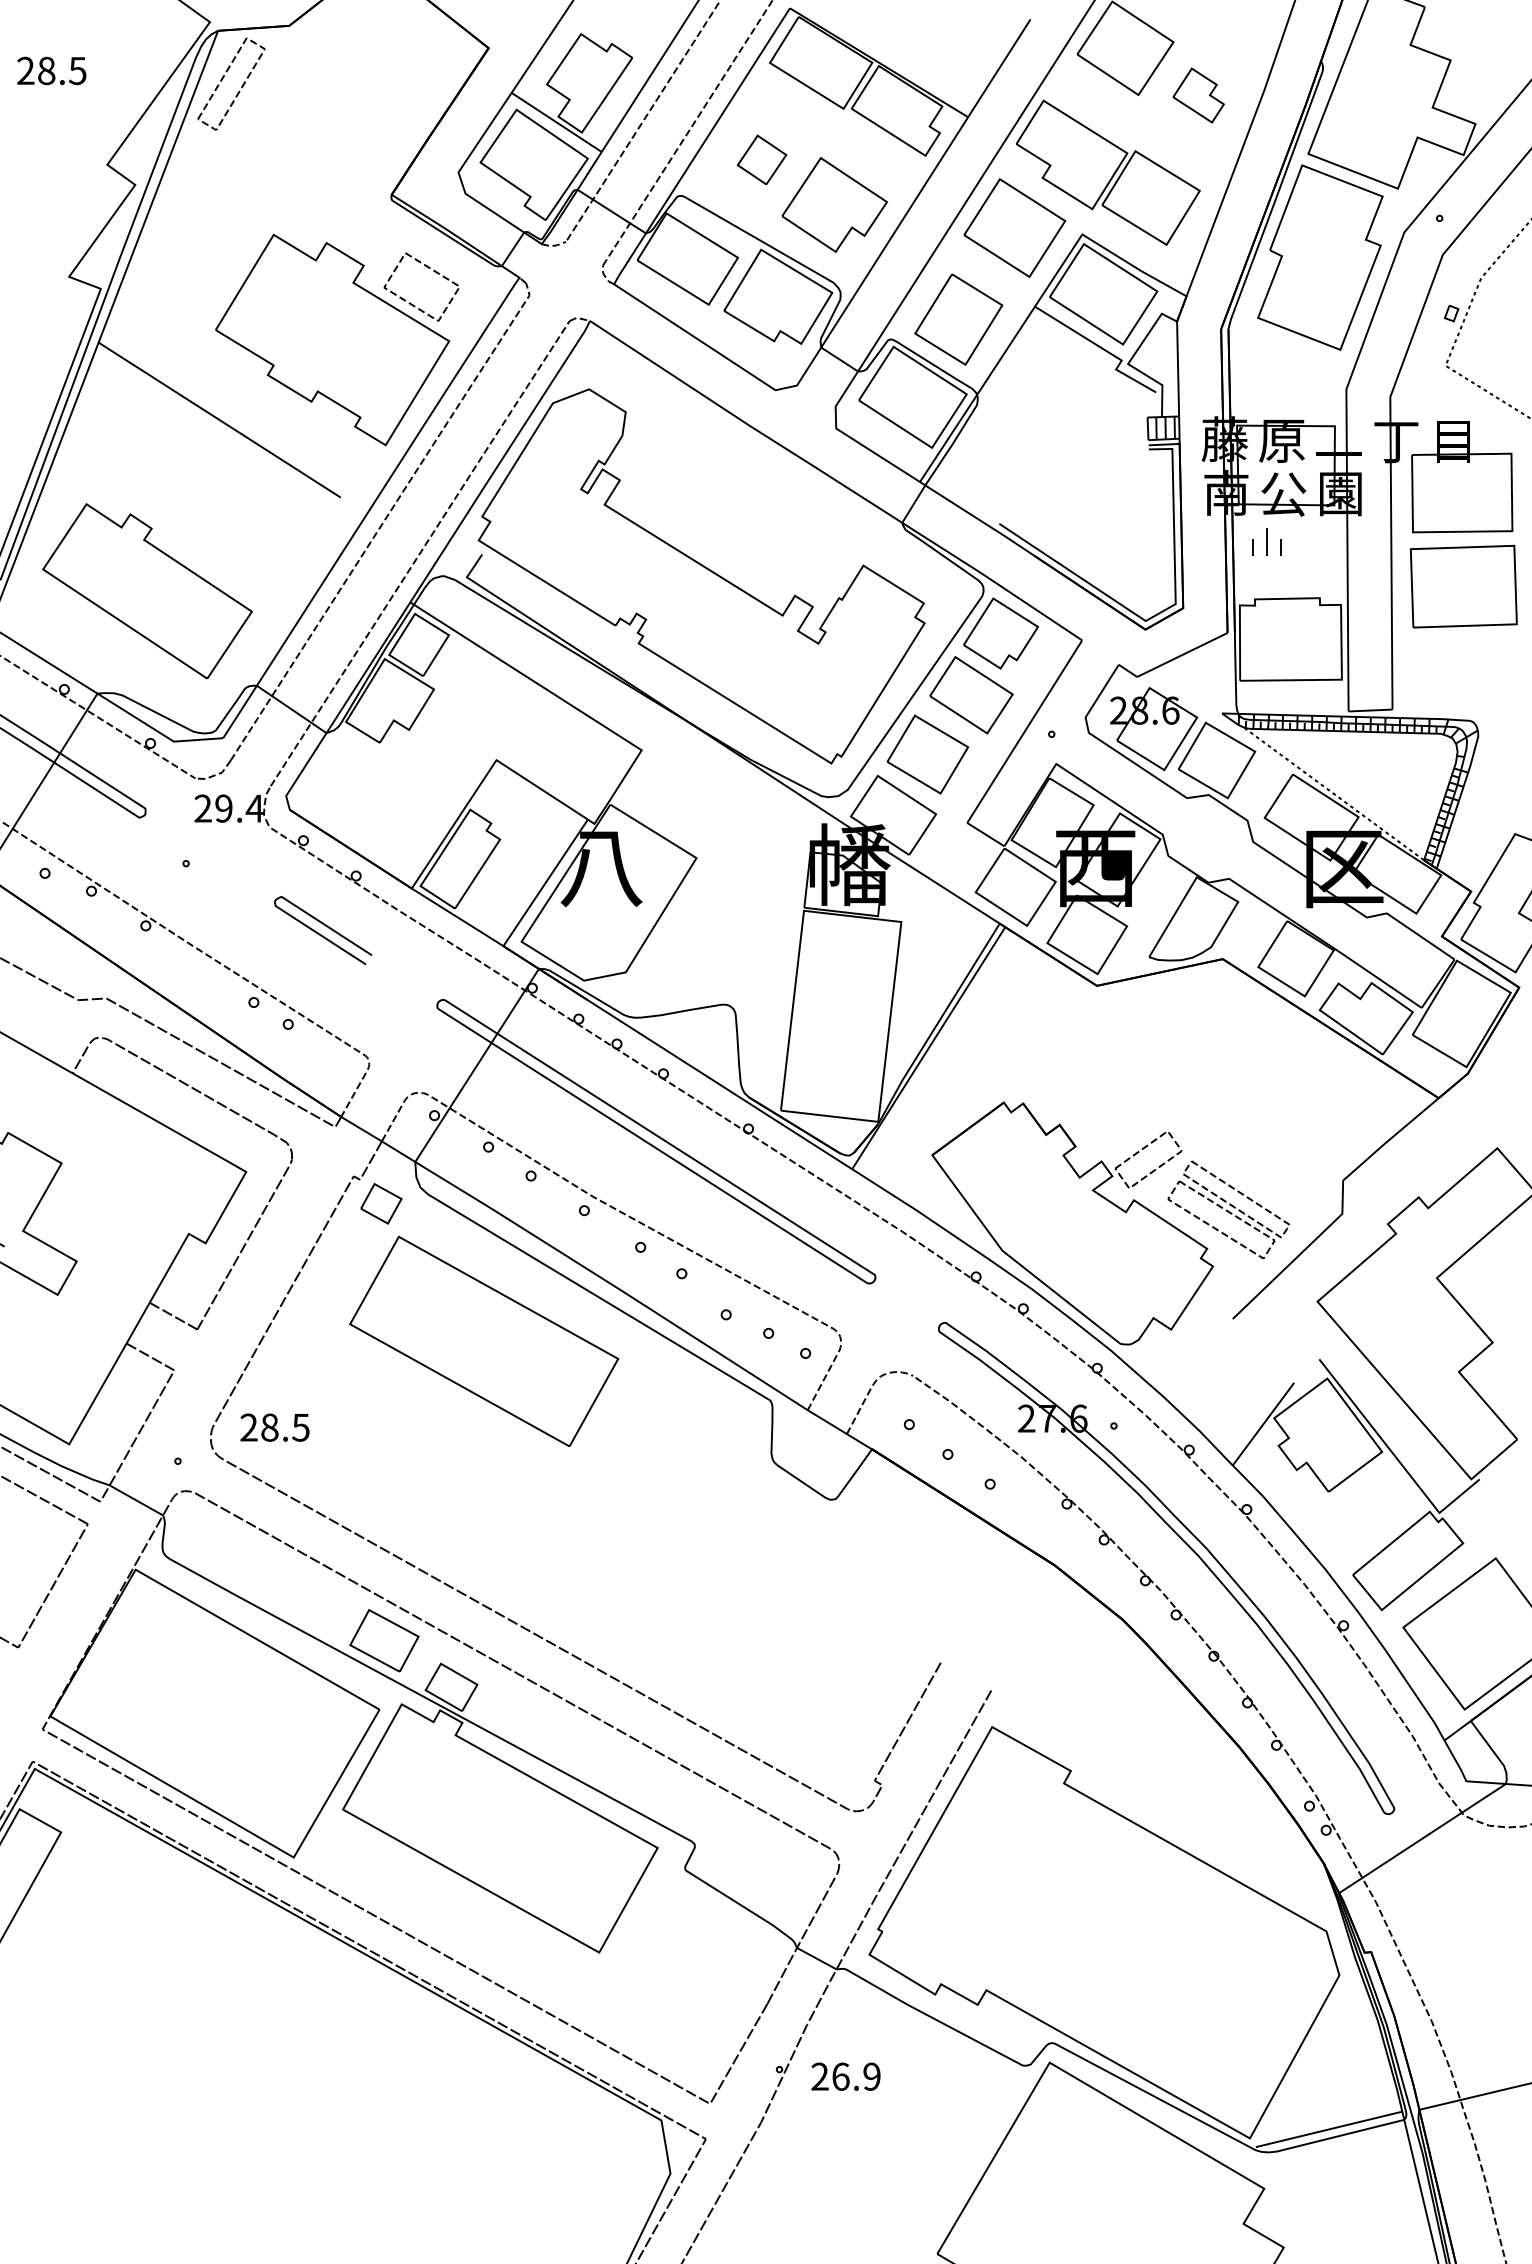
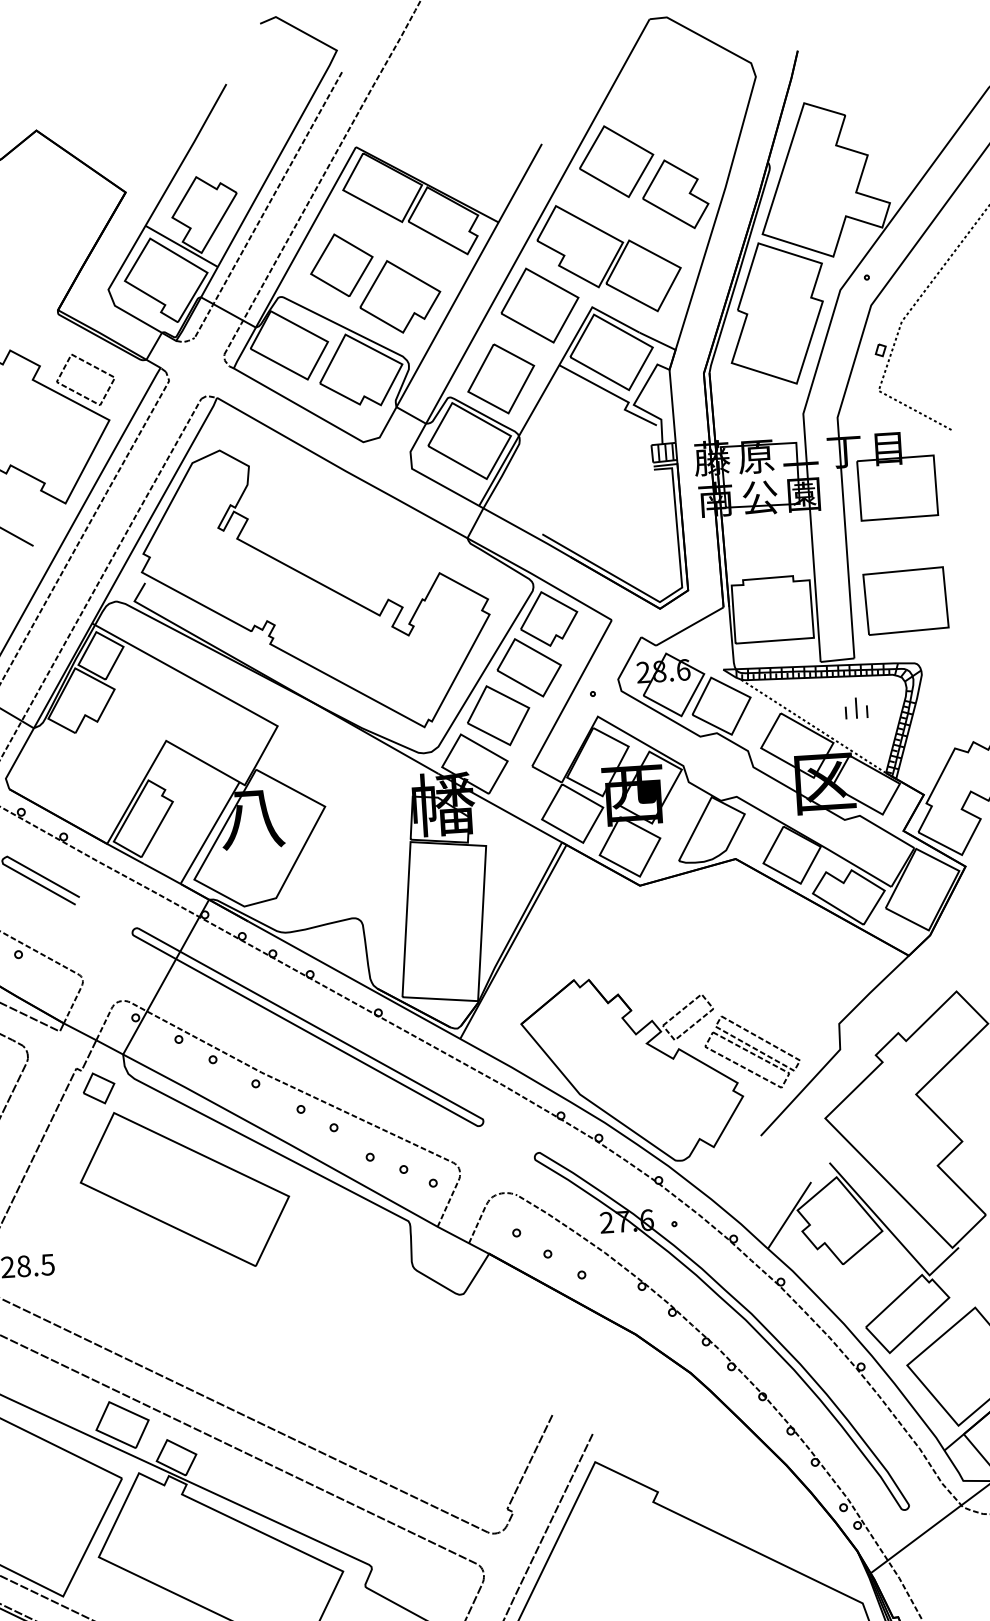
part: (1198, 95) -> (675, 194), size x1.67
part: (761, 159) -> (341, 265), size x1.67
part: (1266, 541) -> (855, 707), moved
part: (1463, 586) -> (905, 600), moved

